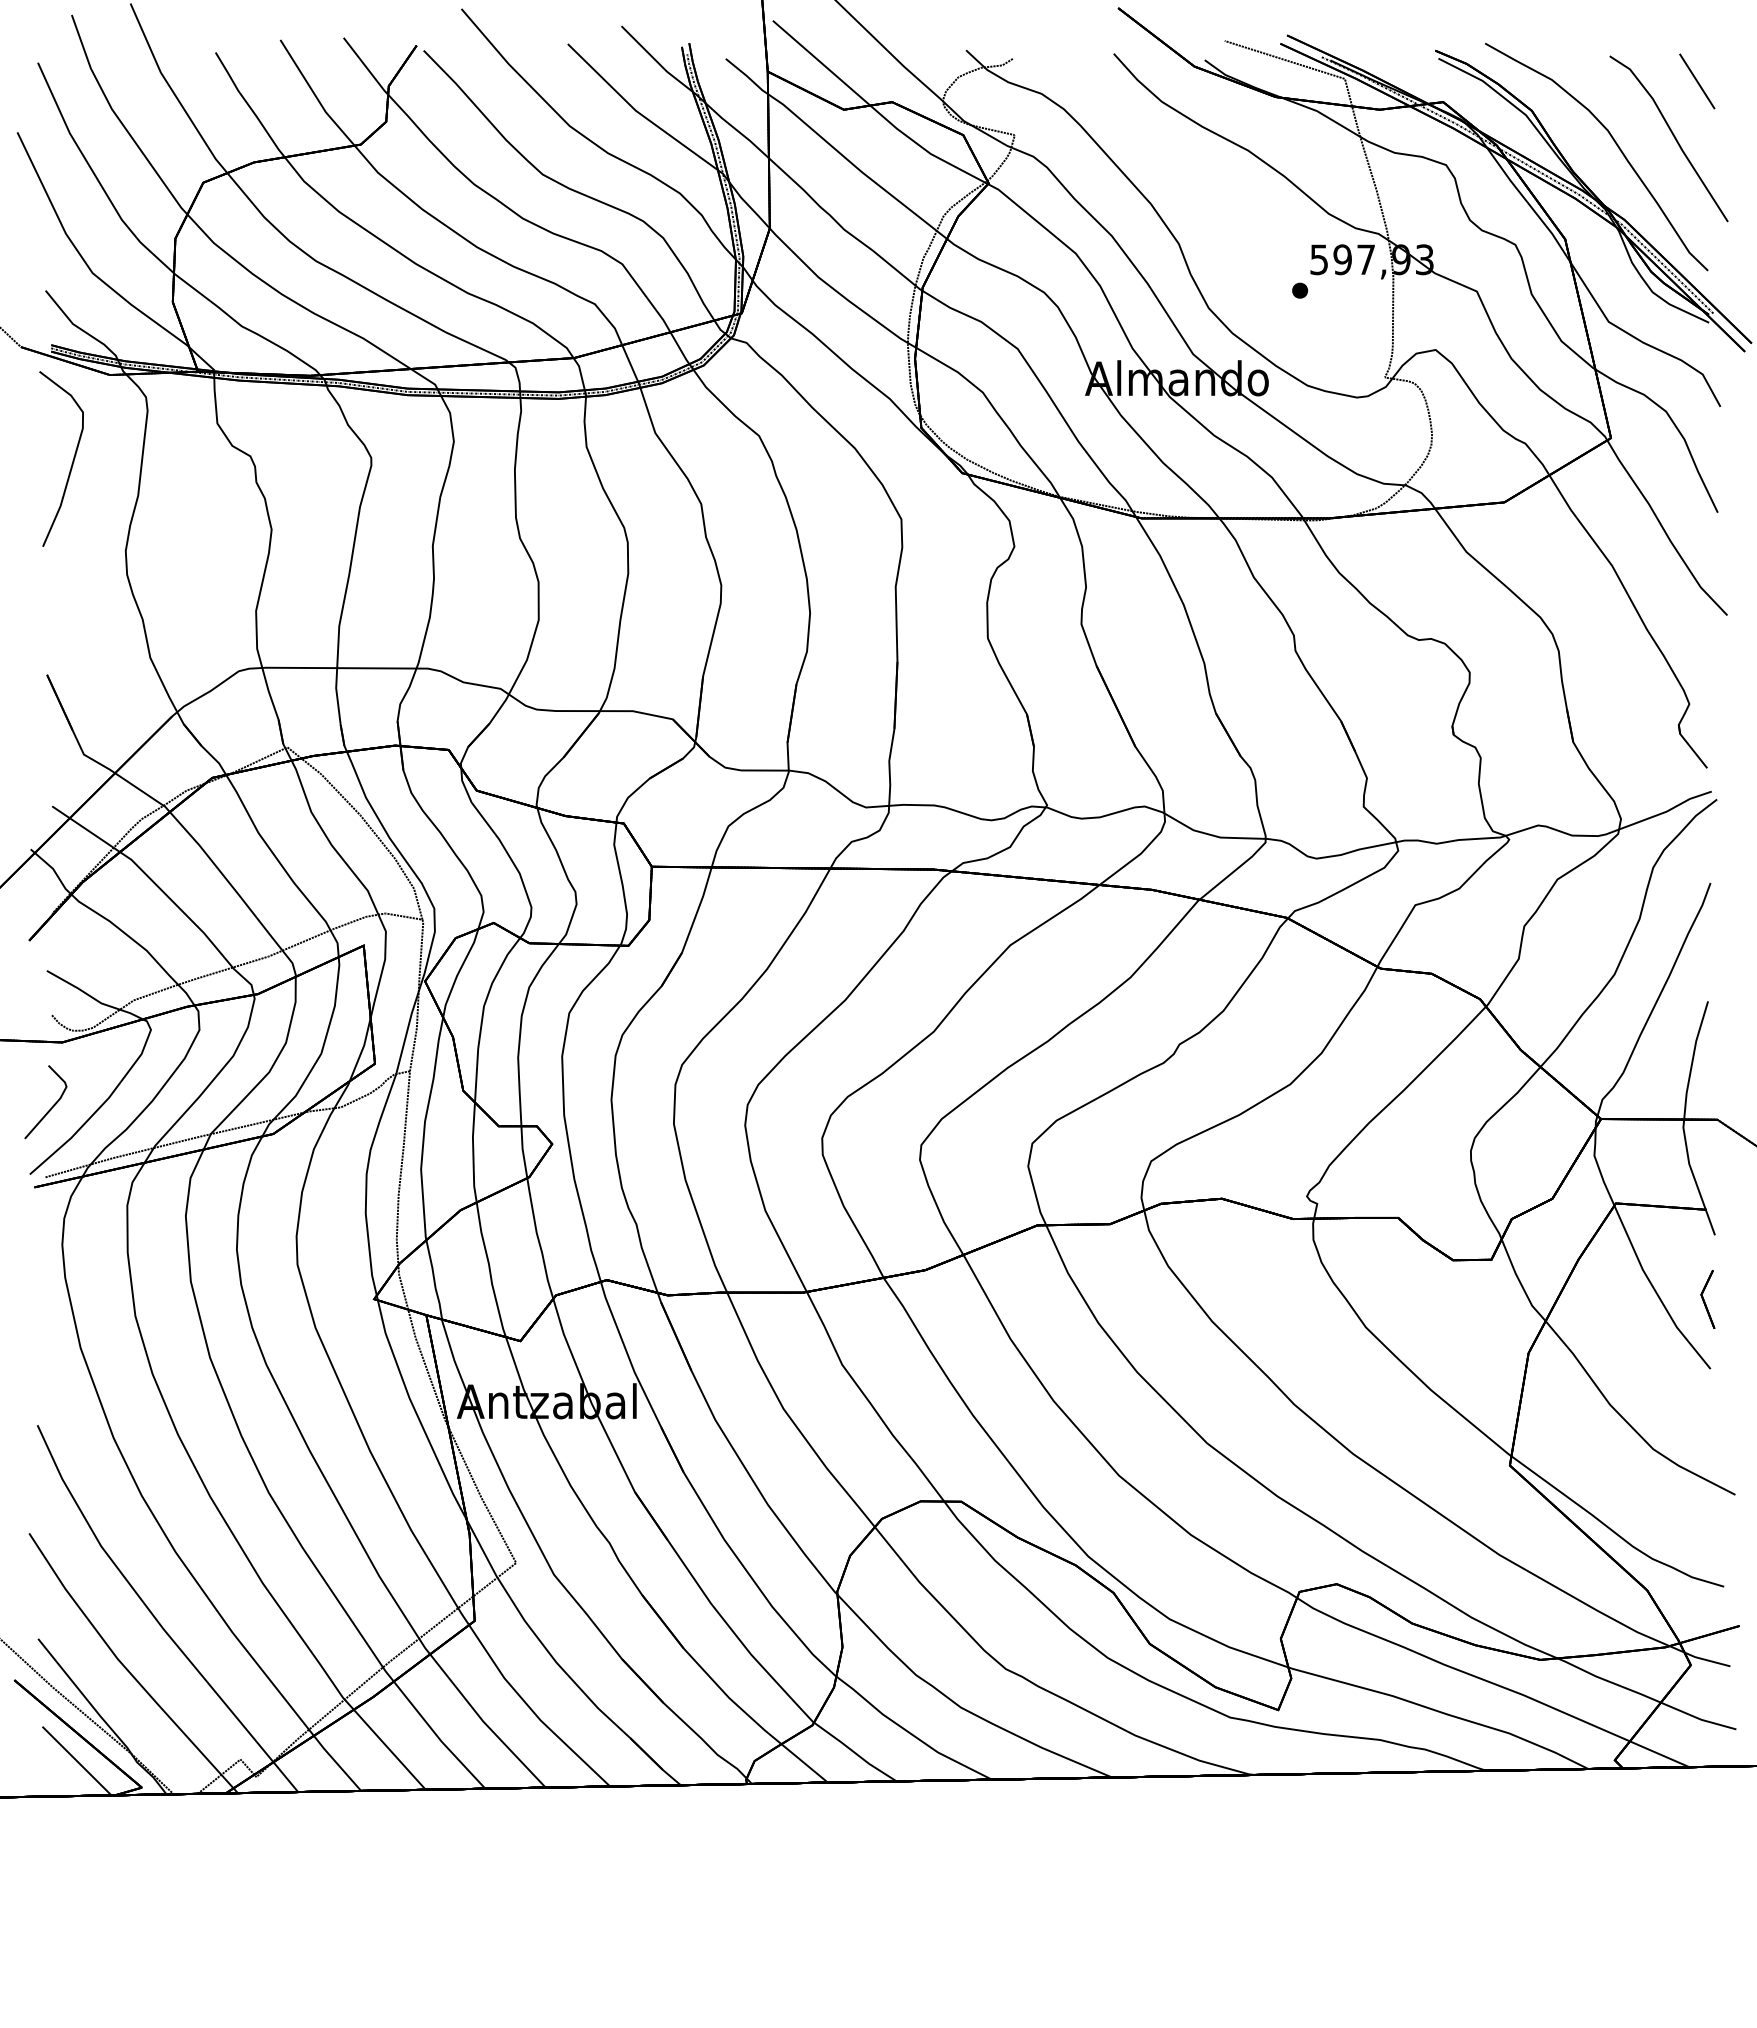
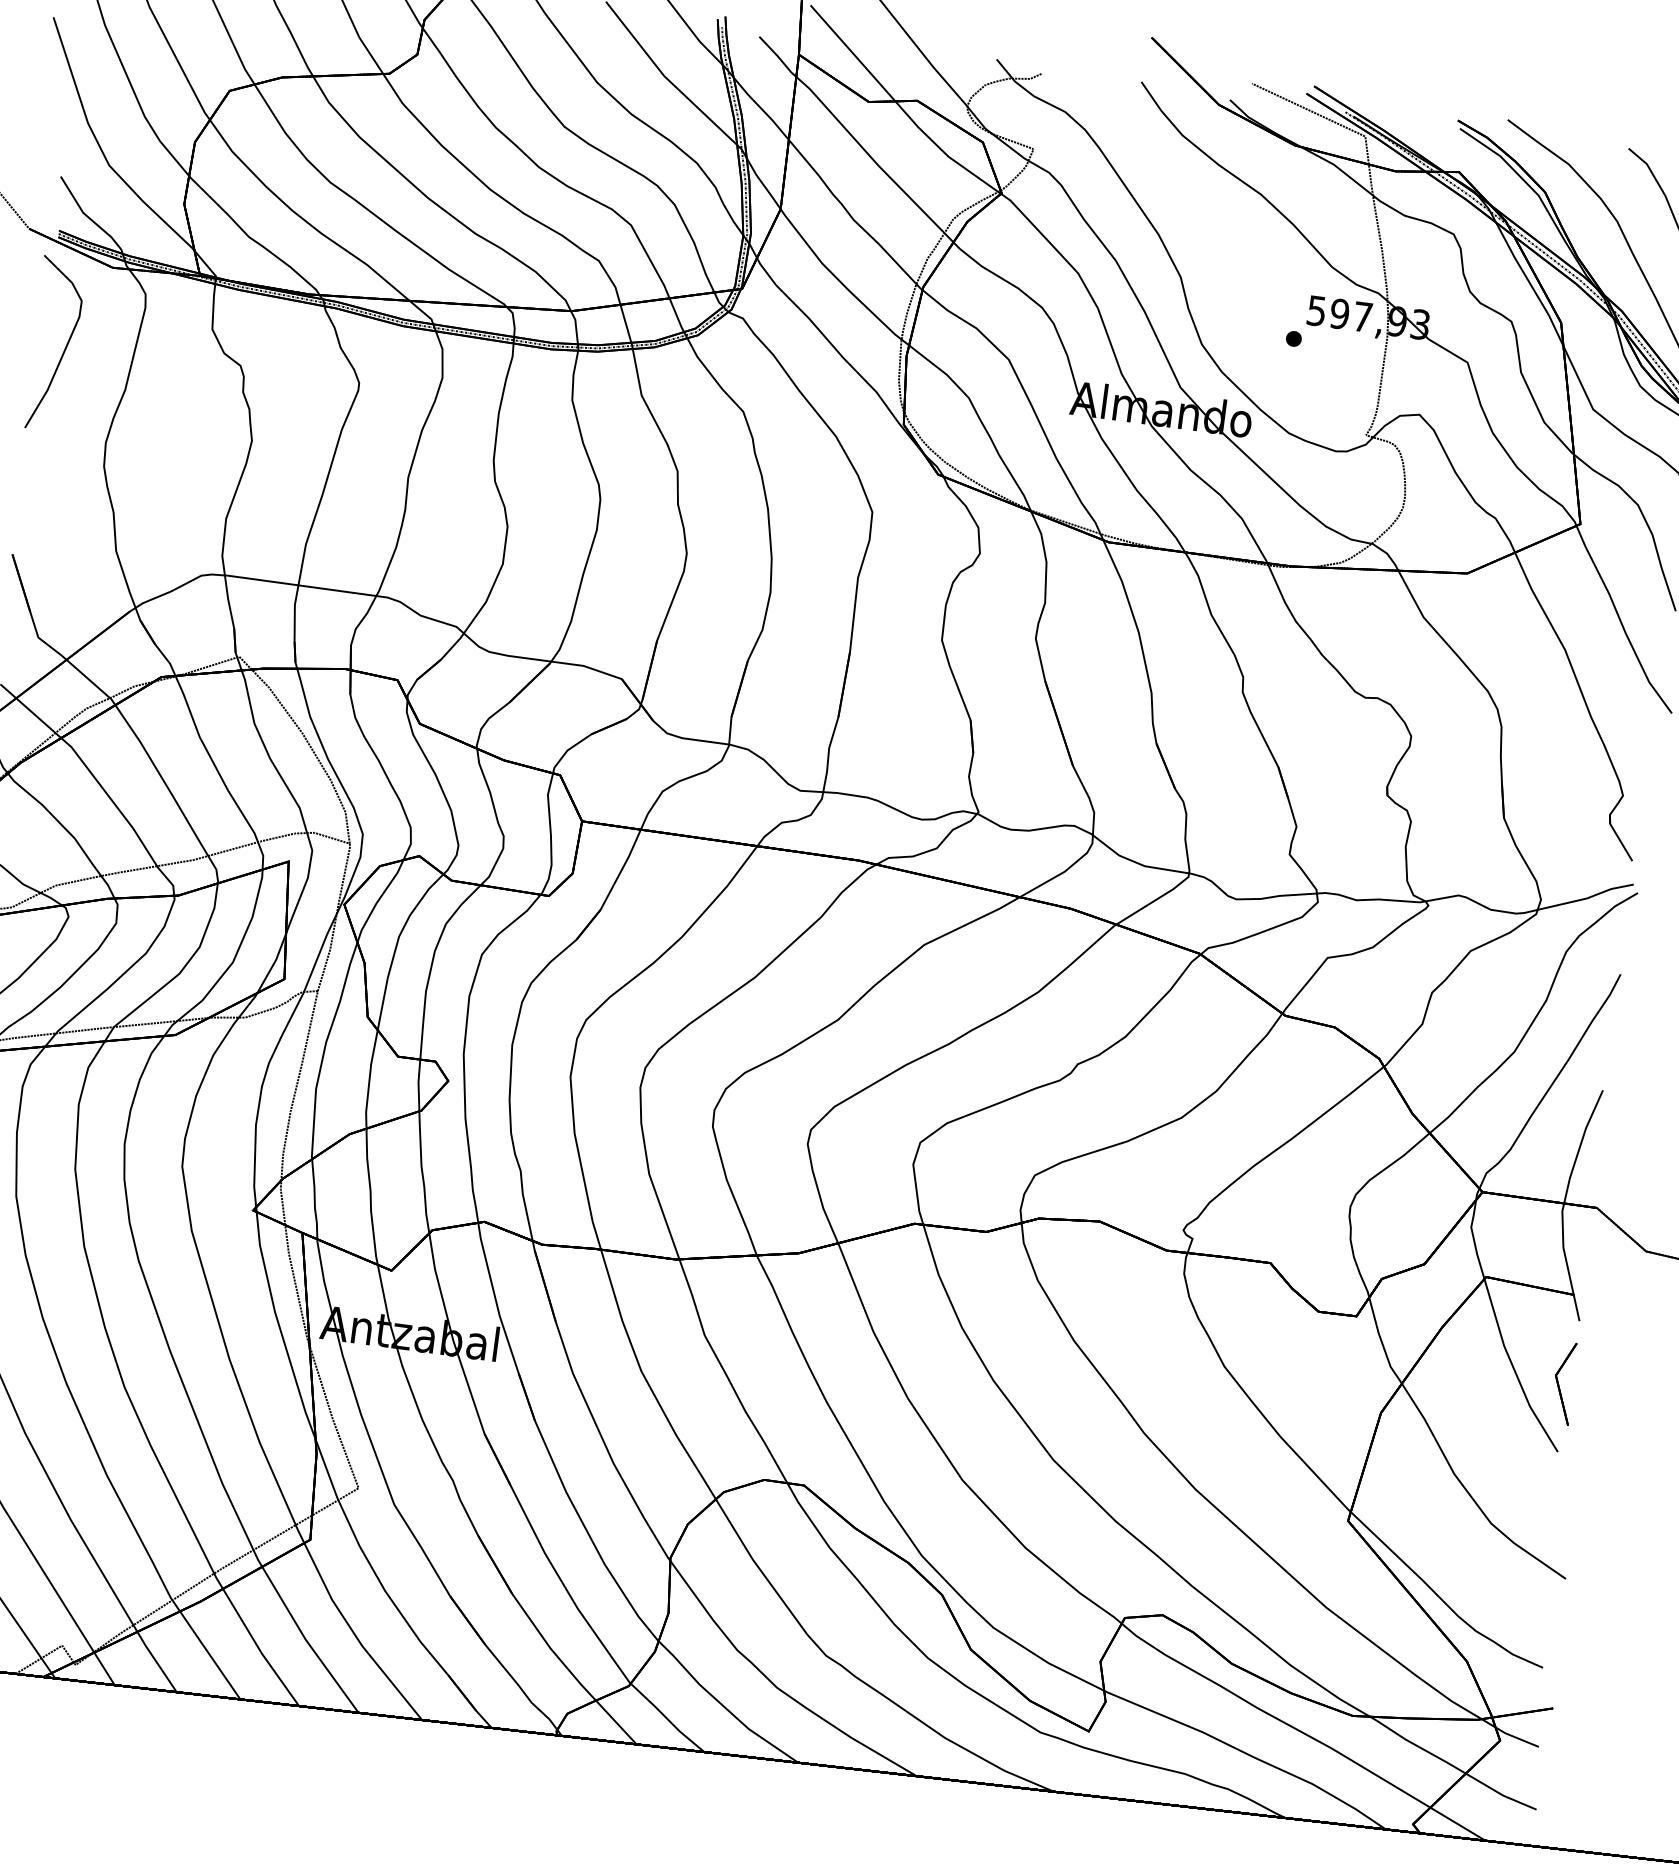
part: (1707, 1299) -> (1563, 1383), size x1.43

